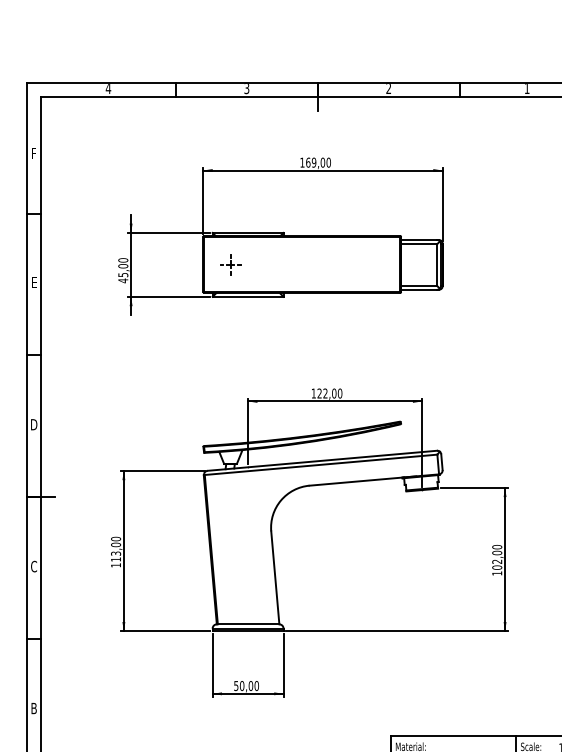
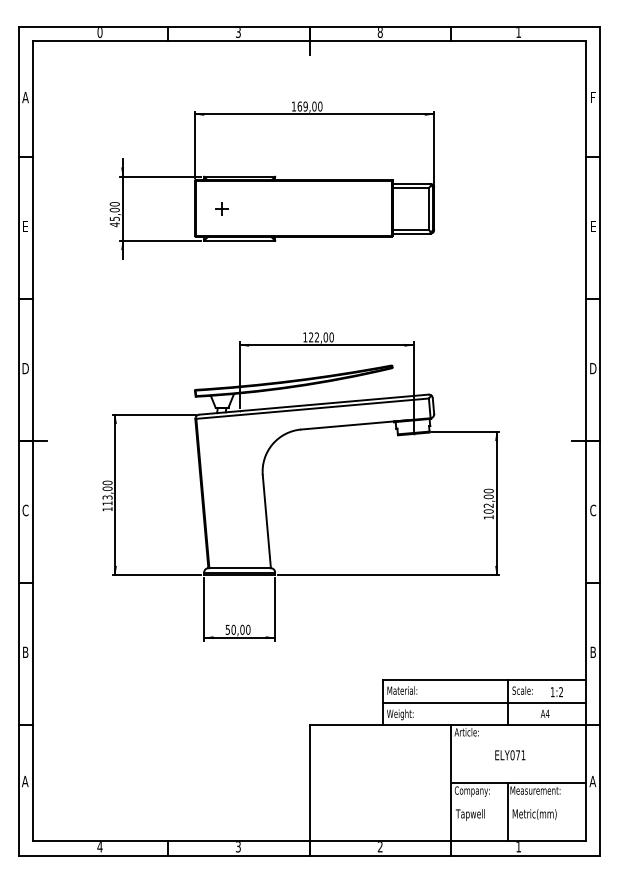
text: (107, 88) -> (99, 32), 4 -> 0
text: (387, 89) -> (379, 33), 2 -> 8
text: (33, 153) -> (25, 97), F -> A
part: (229, 264) -> (221, 208), size x0.6

